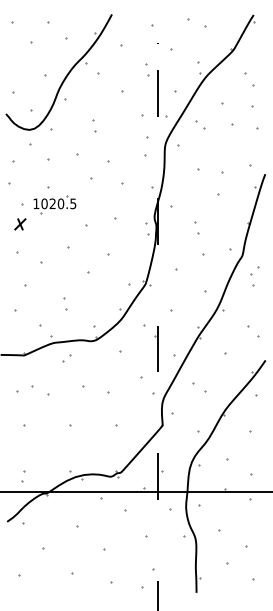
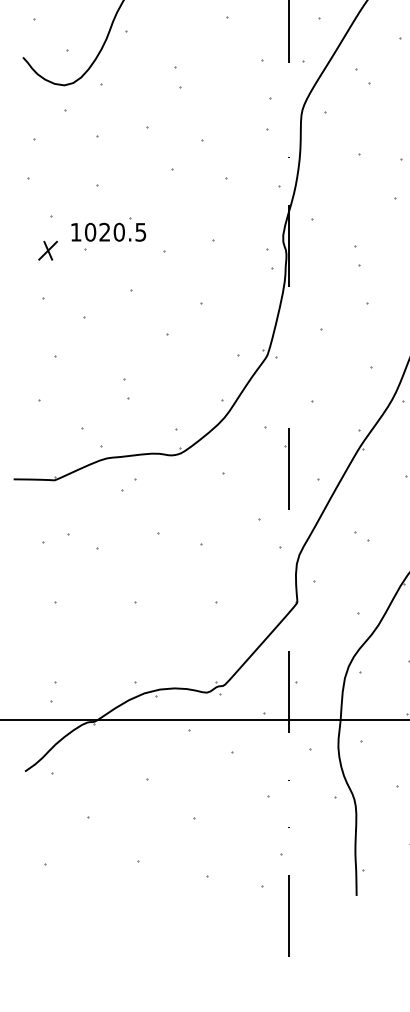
part: (54, 204) -> (107, 233), moved
part: (199, 387) -> (361, 536), size x0.62

